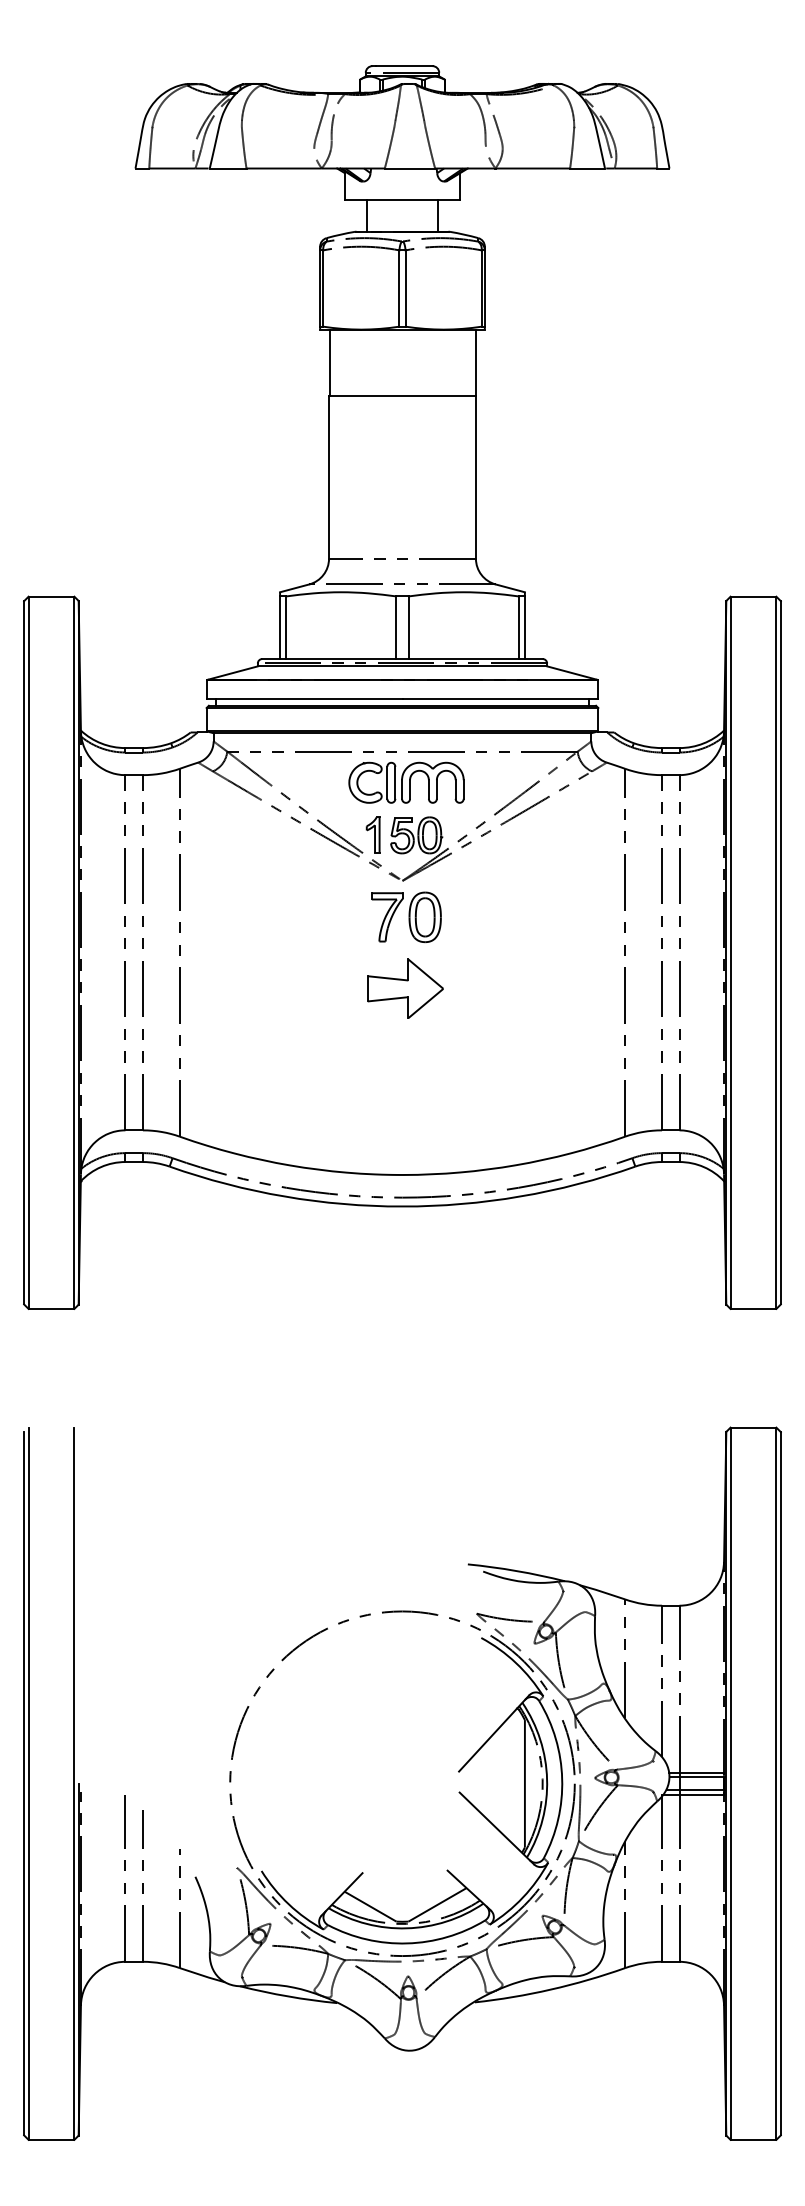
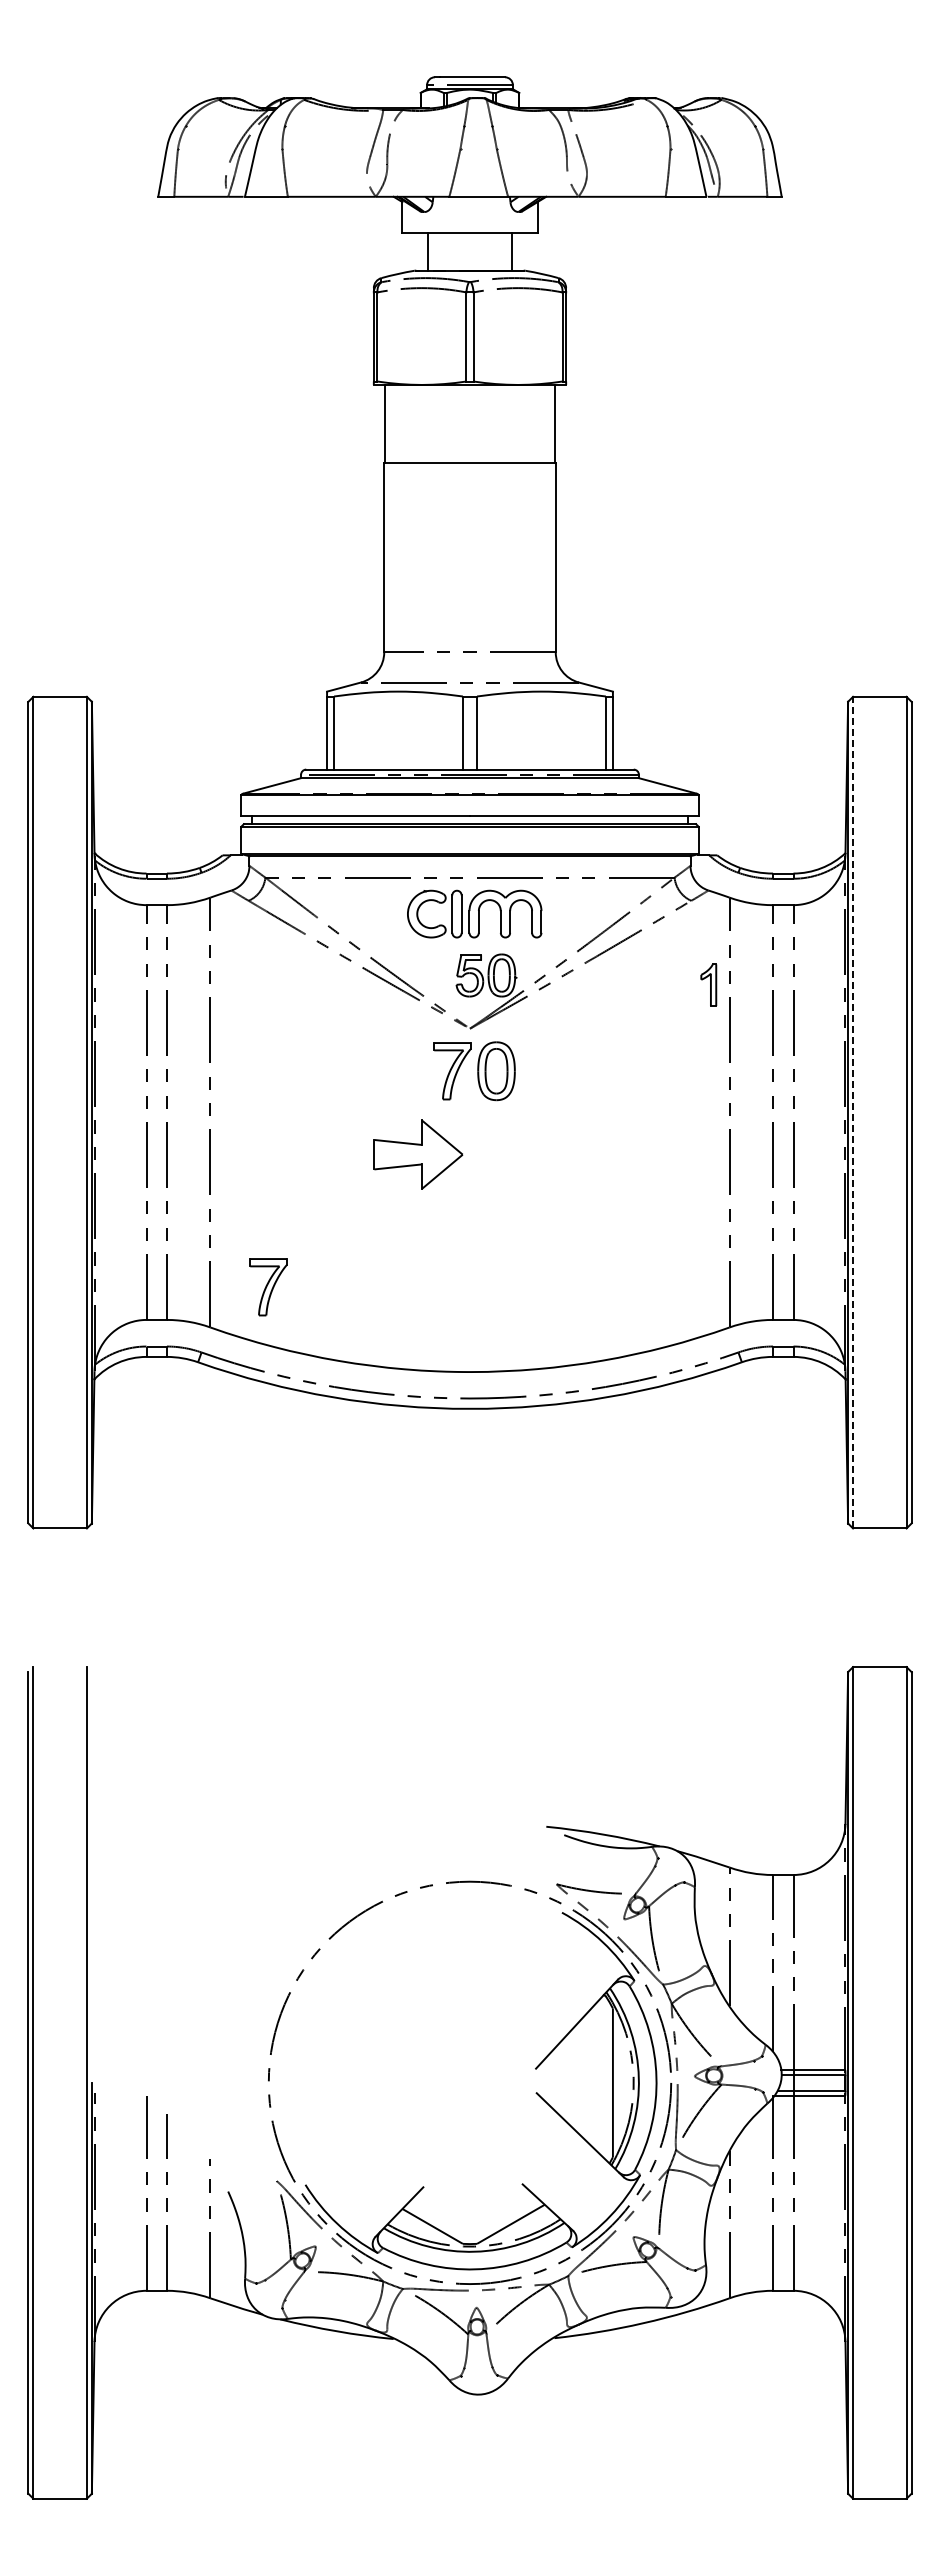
part: (372, 834) -> (708, 984), moved
line: (730, 952) -> (853, 1112), solid -> dashed
part: (405, 988) -> (418, 1154), moved
part: (229, 1102) -> (268, 1287), added

